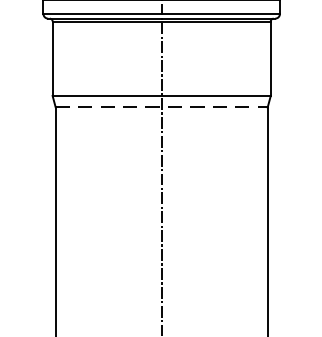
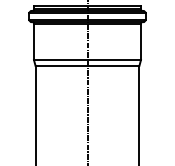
line: (161, 106) -> (87, 65), dashed -> solid

